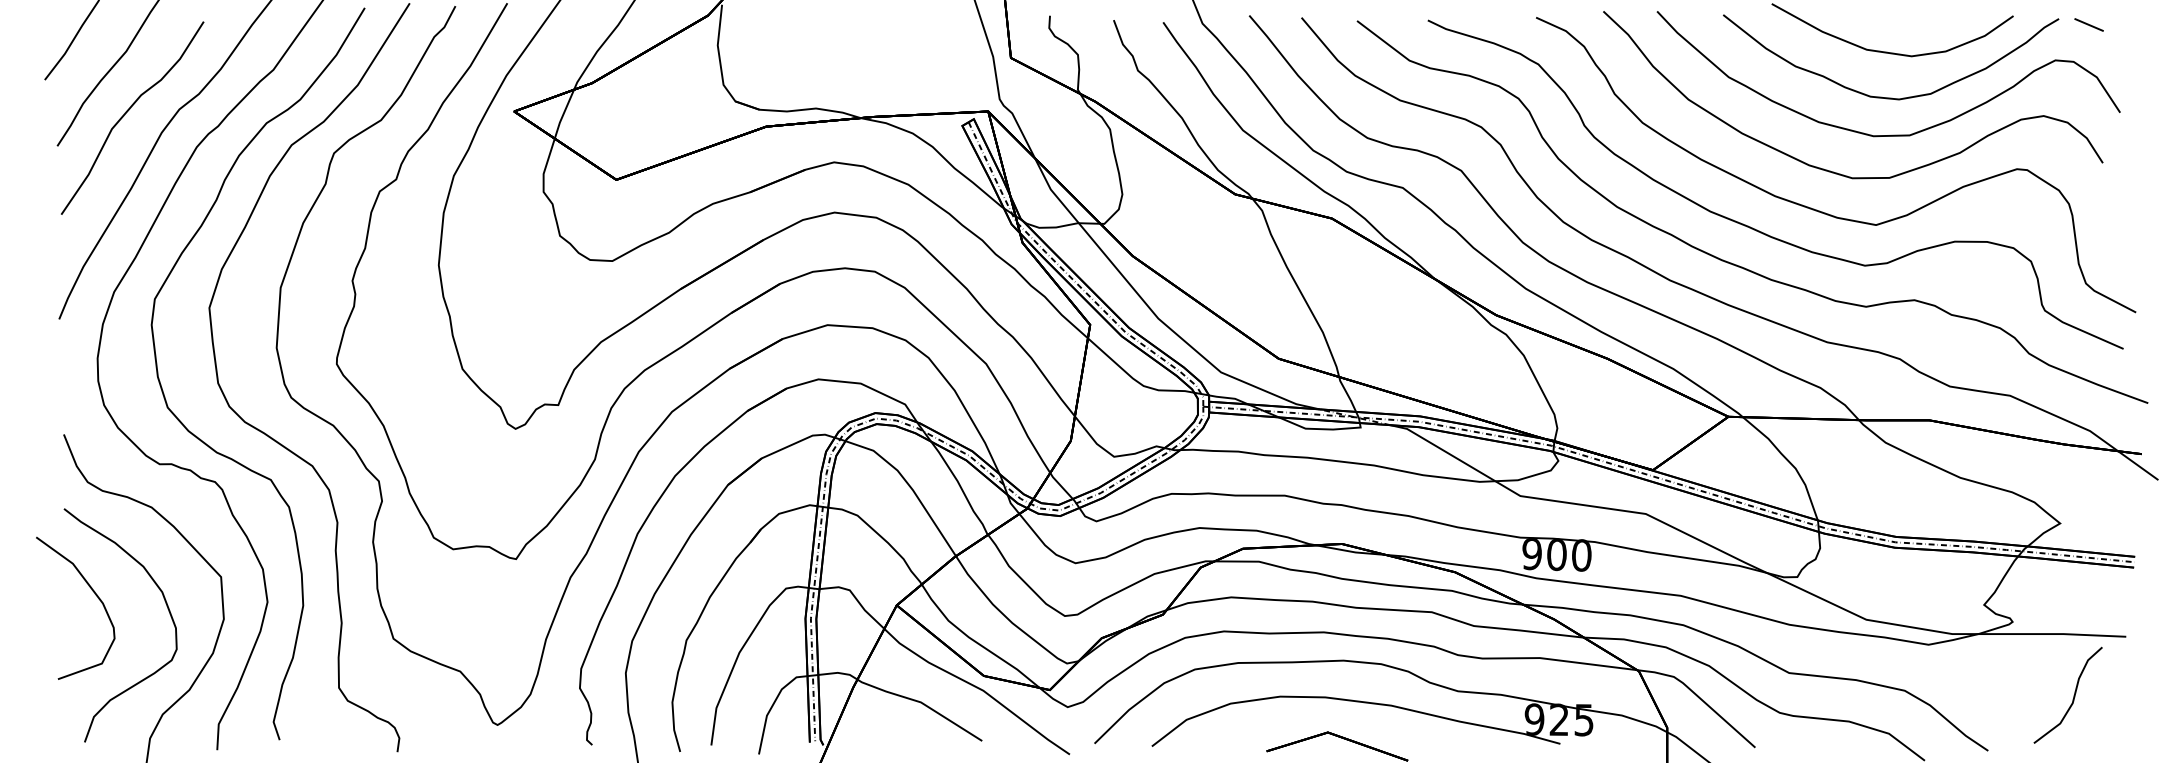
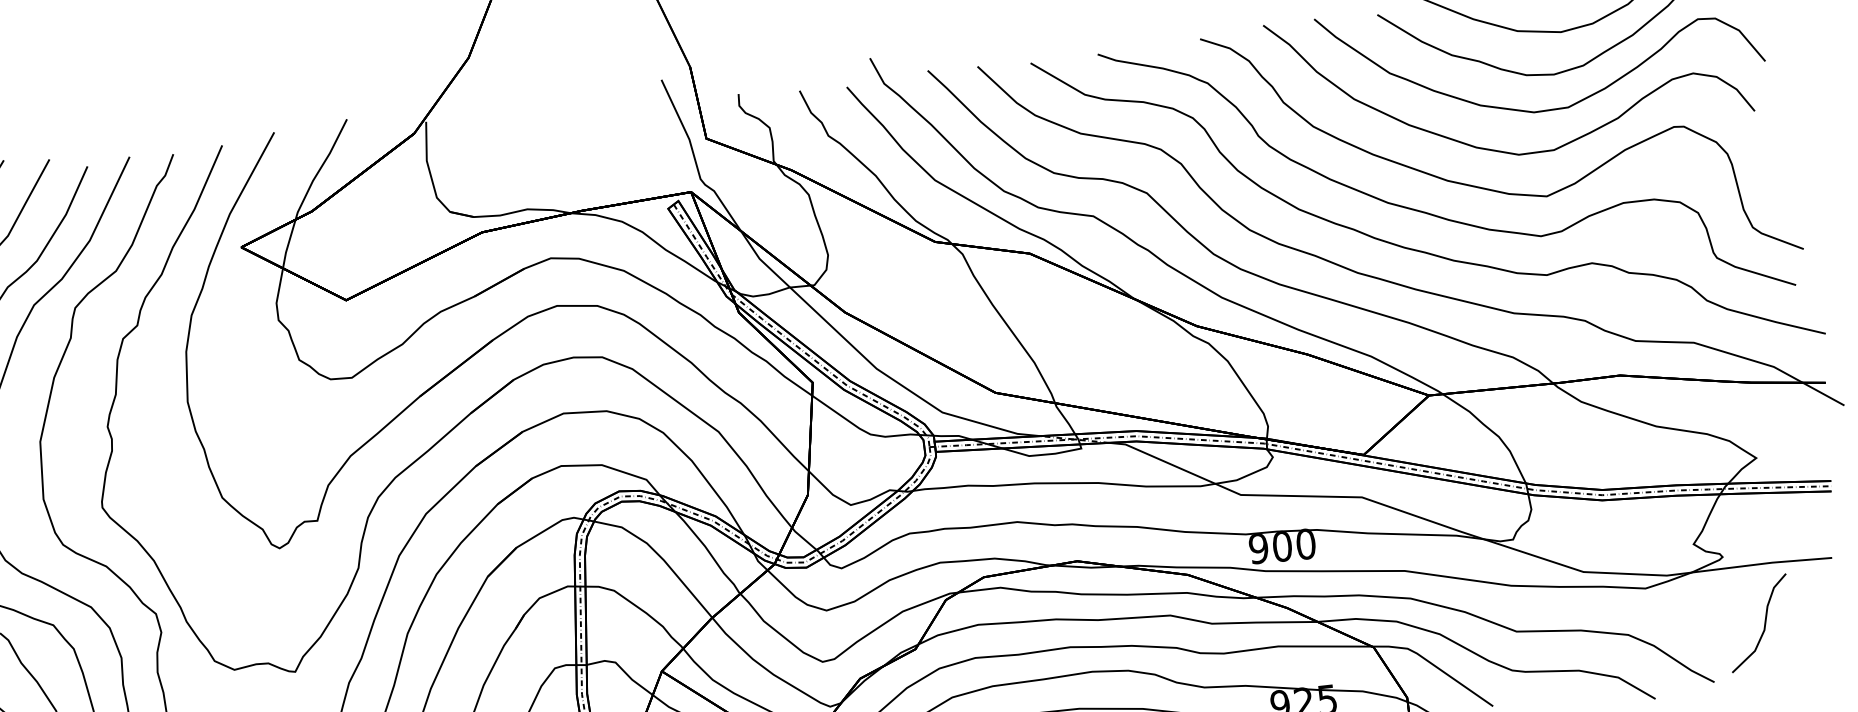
curve: (2073, 695) -> (1764, 622), moved

